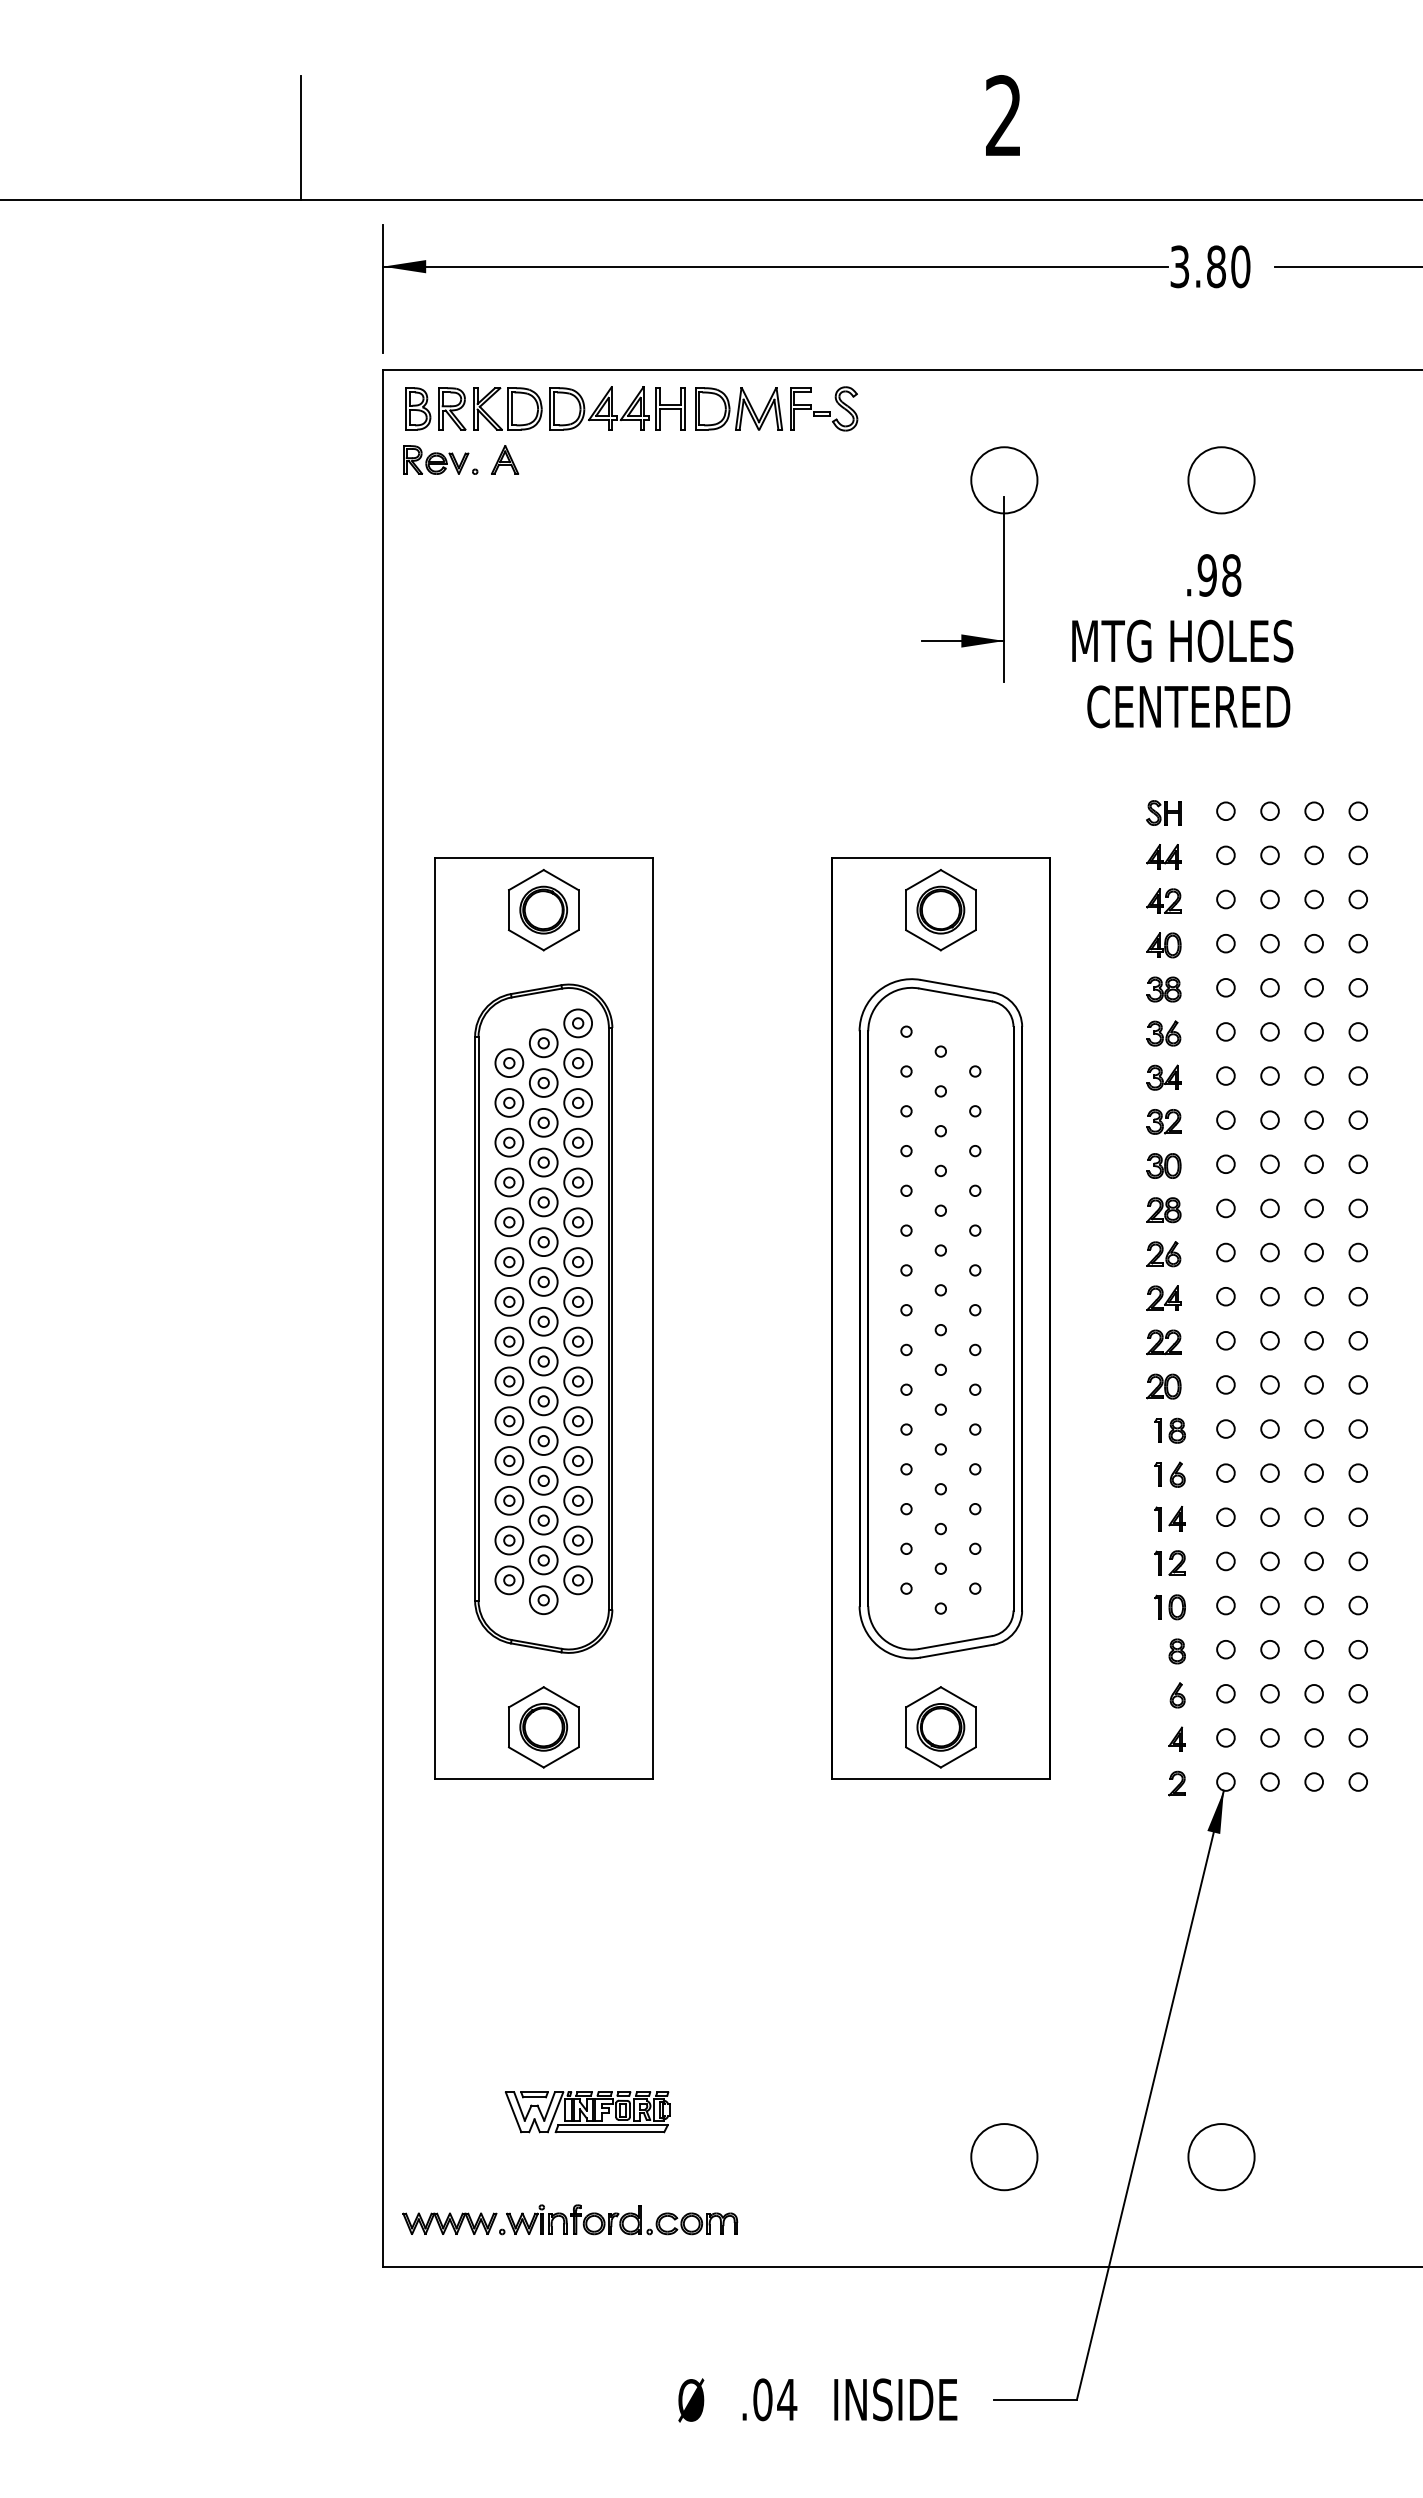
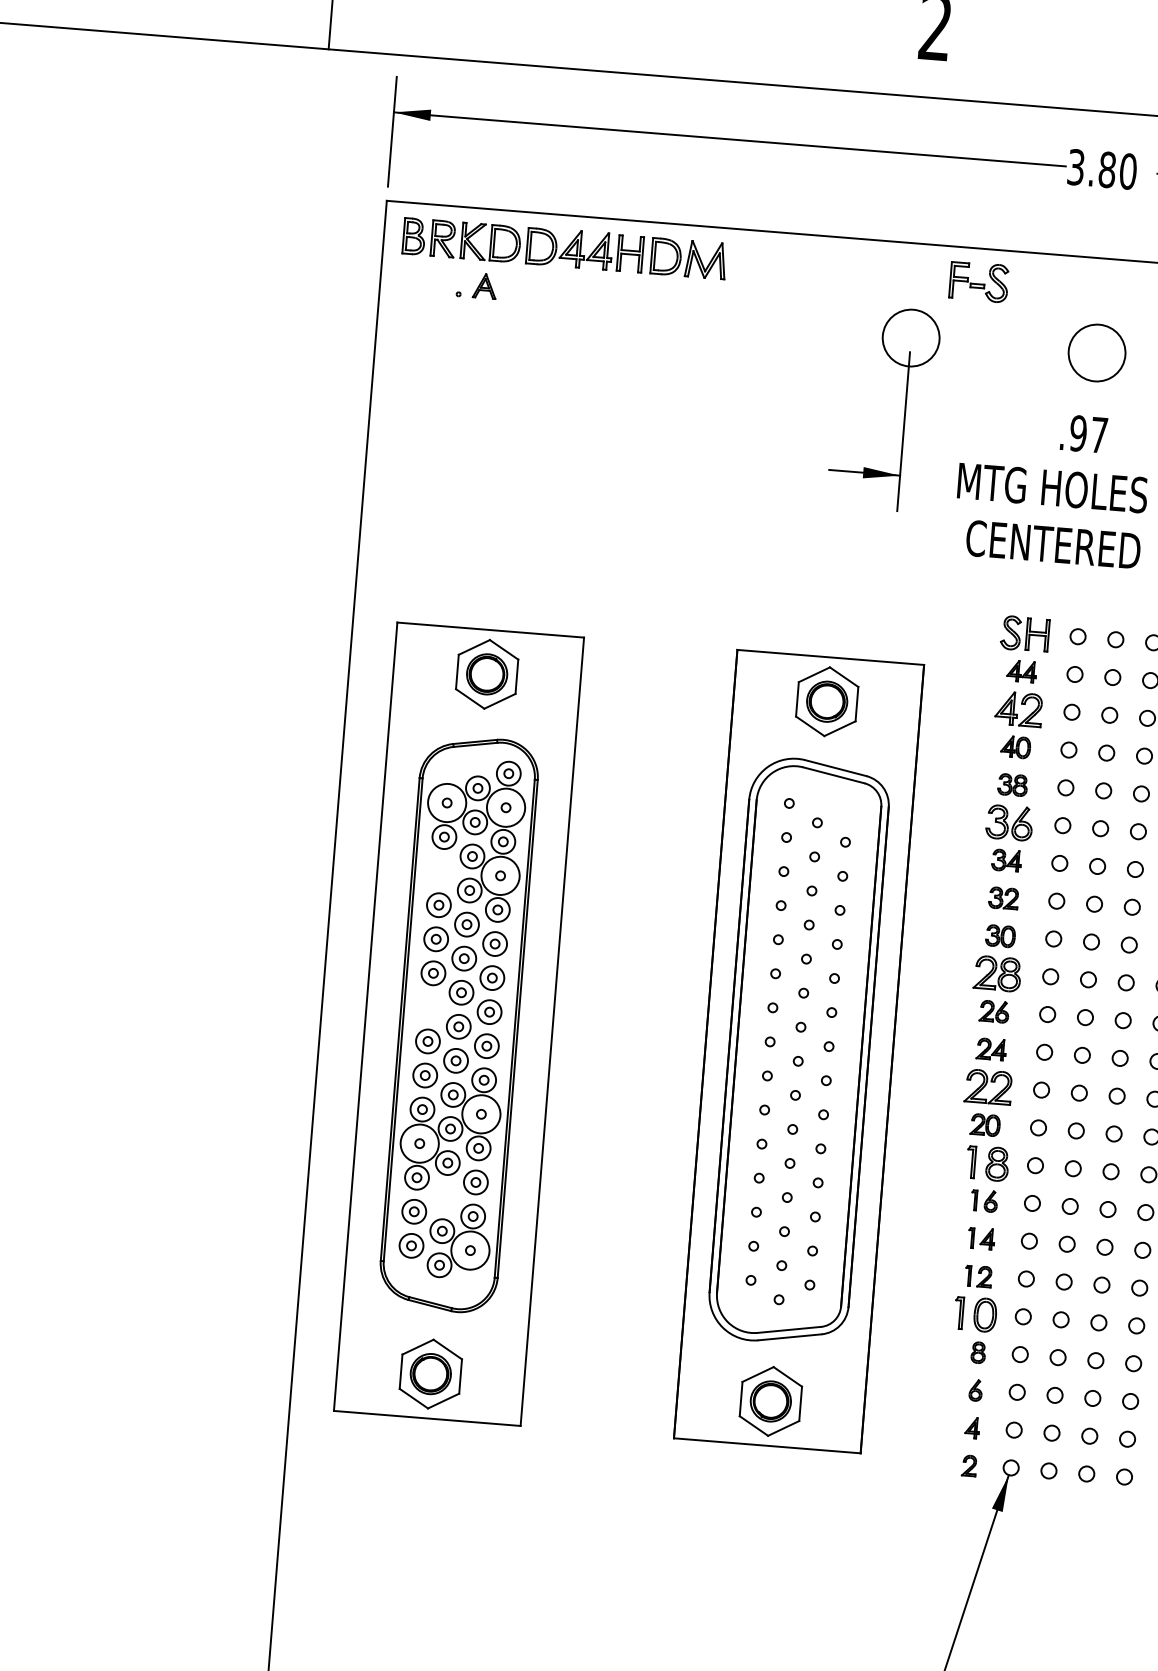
part: (824, 408) -> (979, 281), moved
part: (436, 459) -> (426, 281), removed
text: (1231, 575) -> (1099, 435), .98 -> .97
part: (1163, 812) -> (1024, 633), size x1.6
part: (1163, 900) -> (1018, 708), size x1.6
part: (1163, 1033) -> (1009, 822), size x1.6
circle: (509, 1063) -> (447, 803), size x1.6
circle: (578, 1063) -> (506, 808), size x1.6
part: (509, 1142) -> (441, 870), removed
circle: (578, 1142) -> (500, 875), size x1.6
part: (1163, 1210) -> (997, 974), size x1.6
part: (509, 1301) -> (430, 1007), removed
part: (1163, 1342) -> (988, 1087), size x1.6
circle: (578, 1421) -> (481, 1114), size x1.6
part: (1169, 1430) -> (987, 1163), size x1.6
circle: (509, 1460) -> (419, 1143), size x1.6
part: (543, 1520) -> (444, 1196), removed
circle: (578, 1580) -> (470, 1250), size x1.6
part: (1169, 1607) -> (974, 1314), size x1.6

